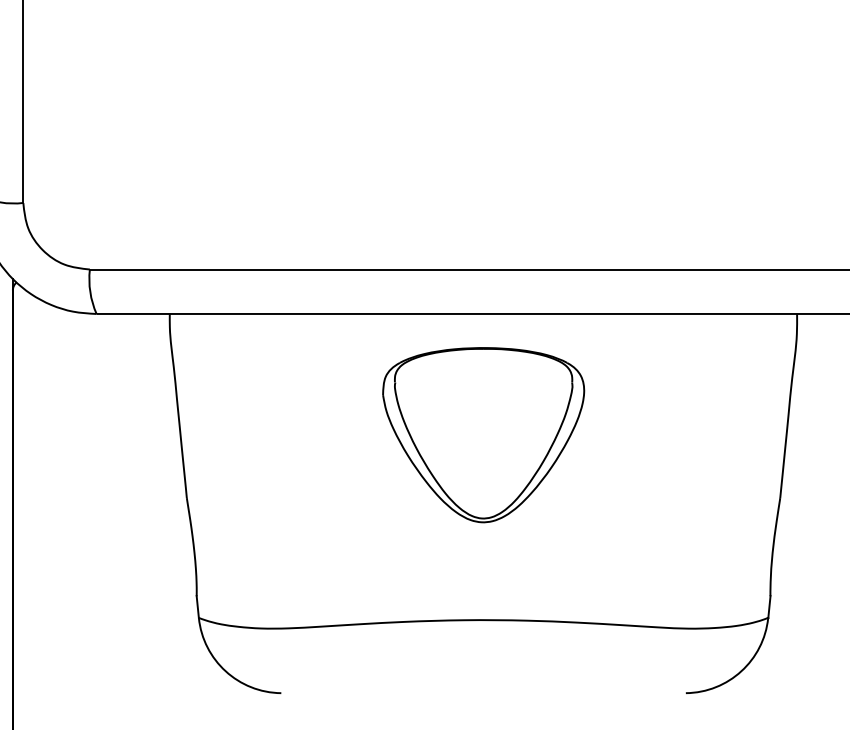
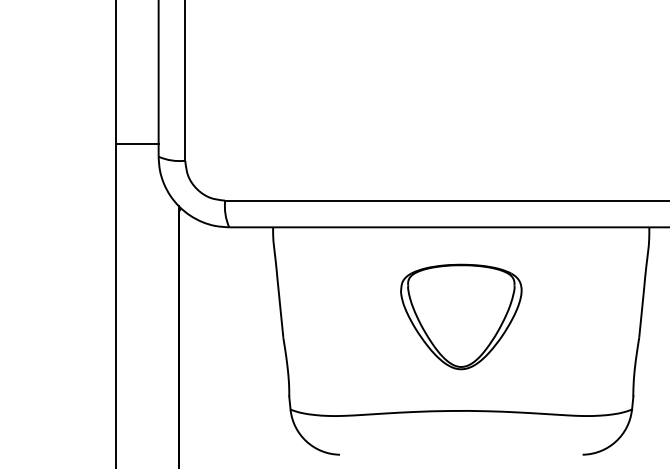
part: (483, 434) -> (461, 316), moved

